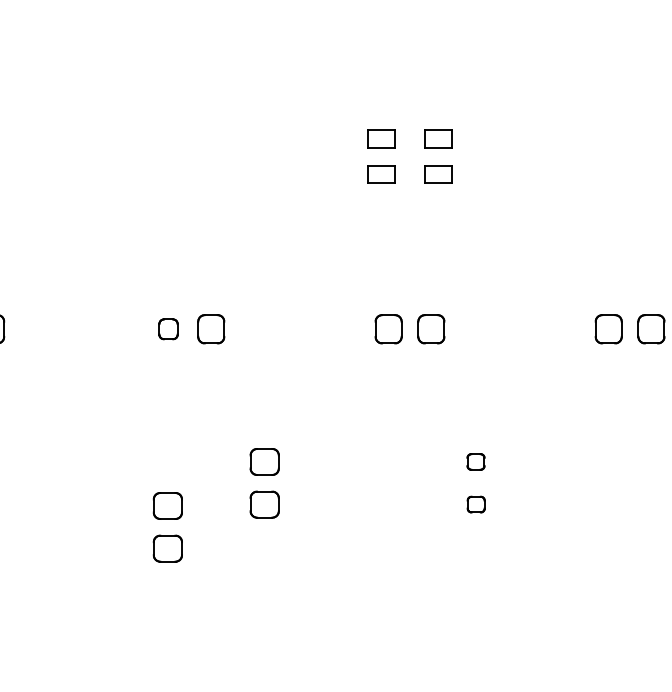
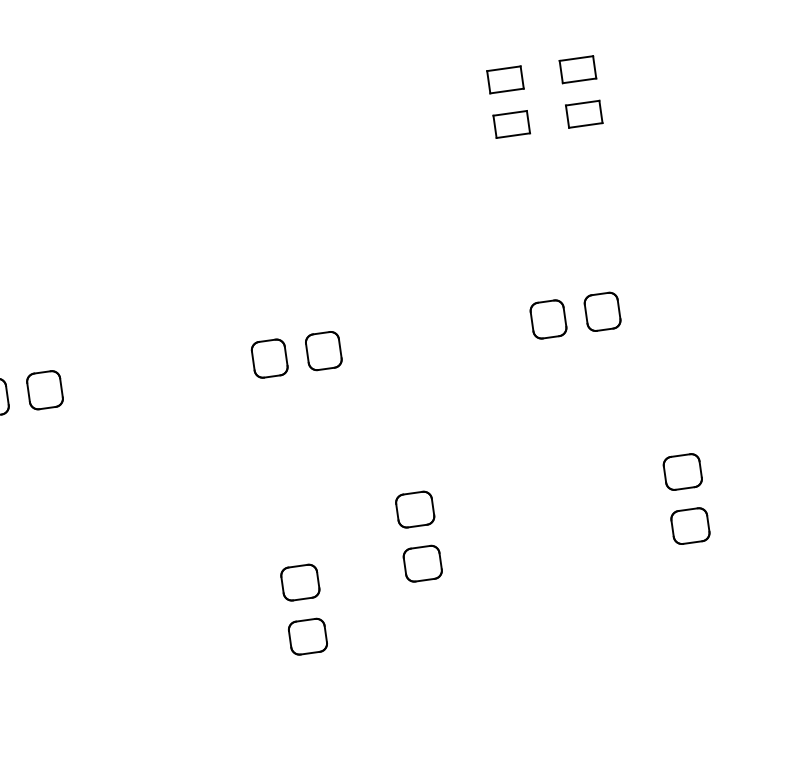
part: (168, 329) -> (269, 358), size x1.43
part: (475, 461) -> (682, 471), size x1.67
part: (476, 504) -> (691, 525), size x1.67

